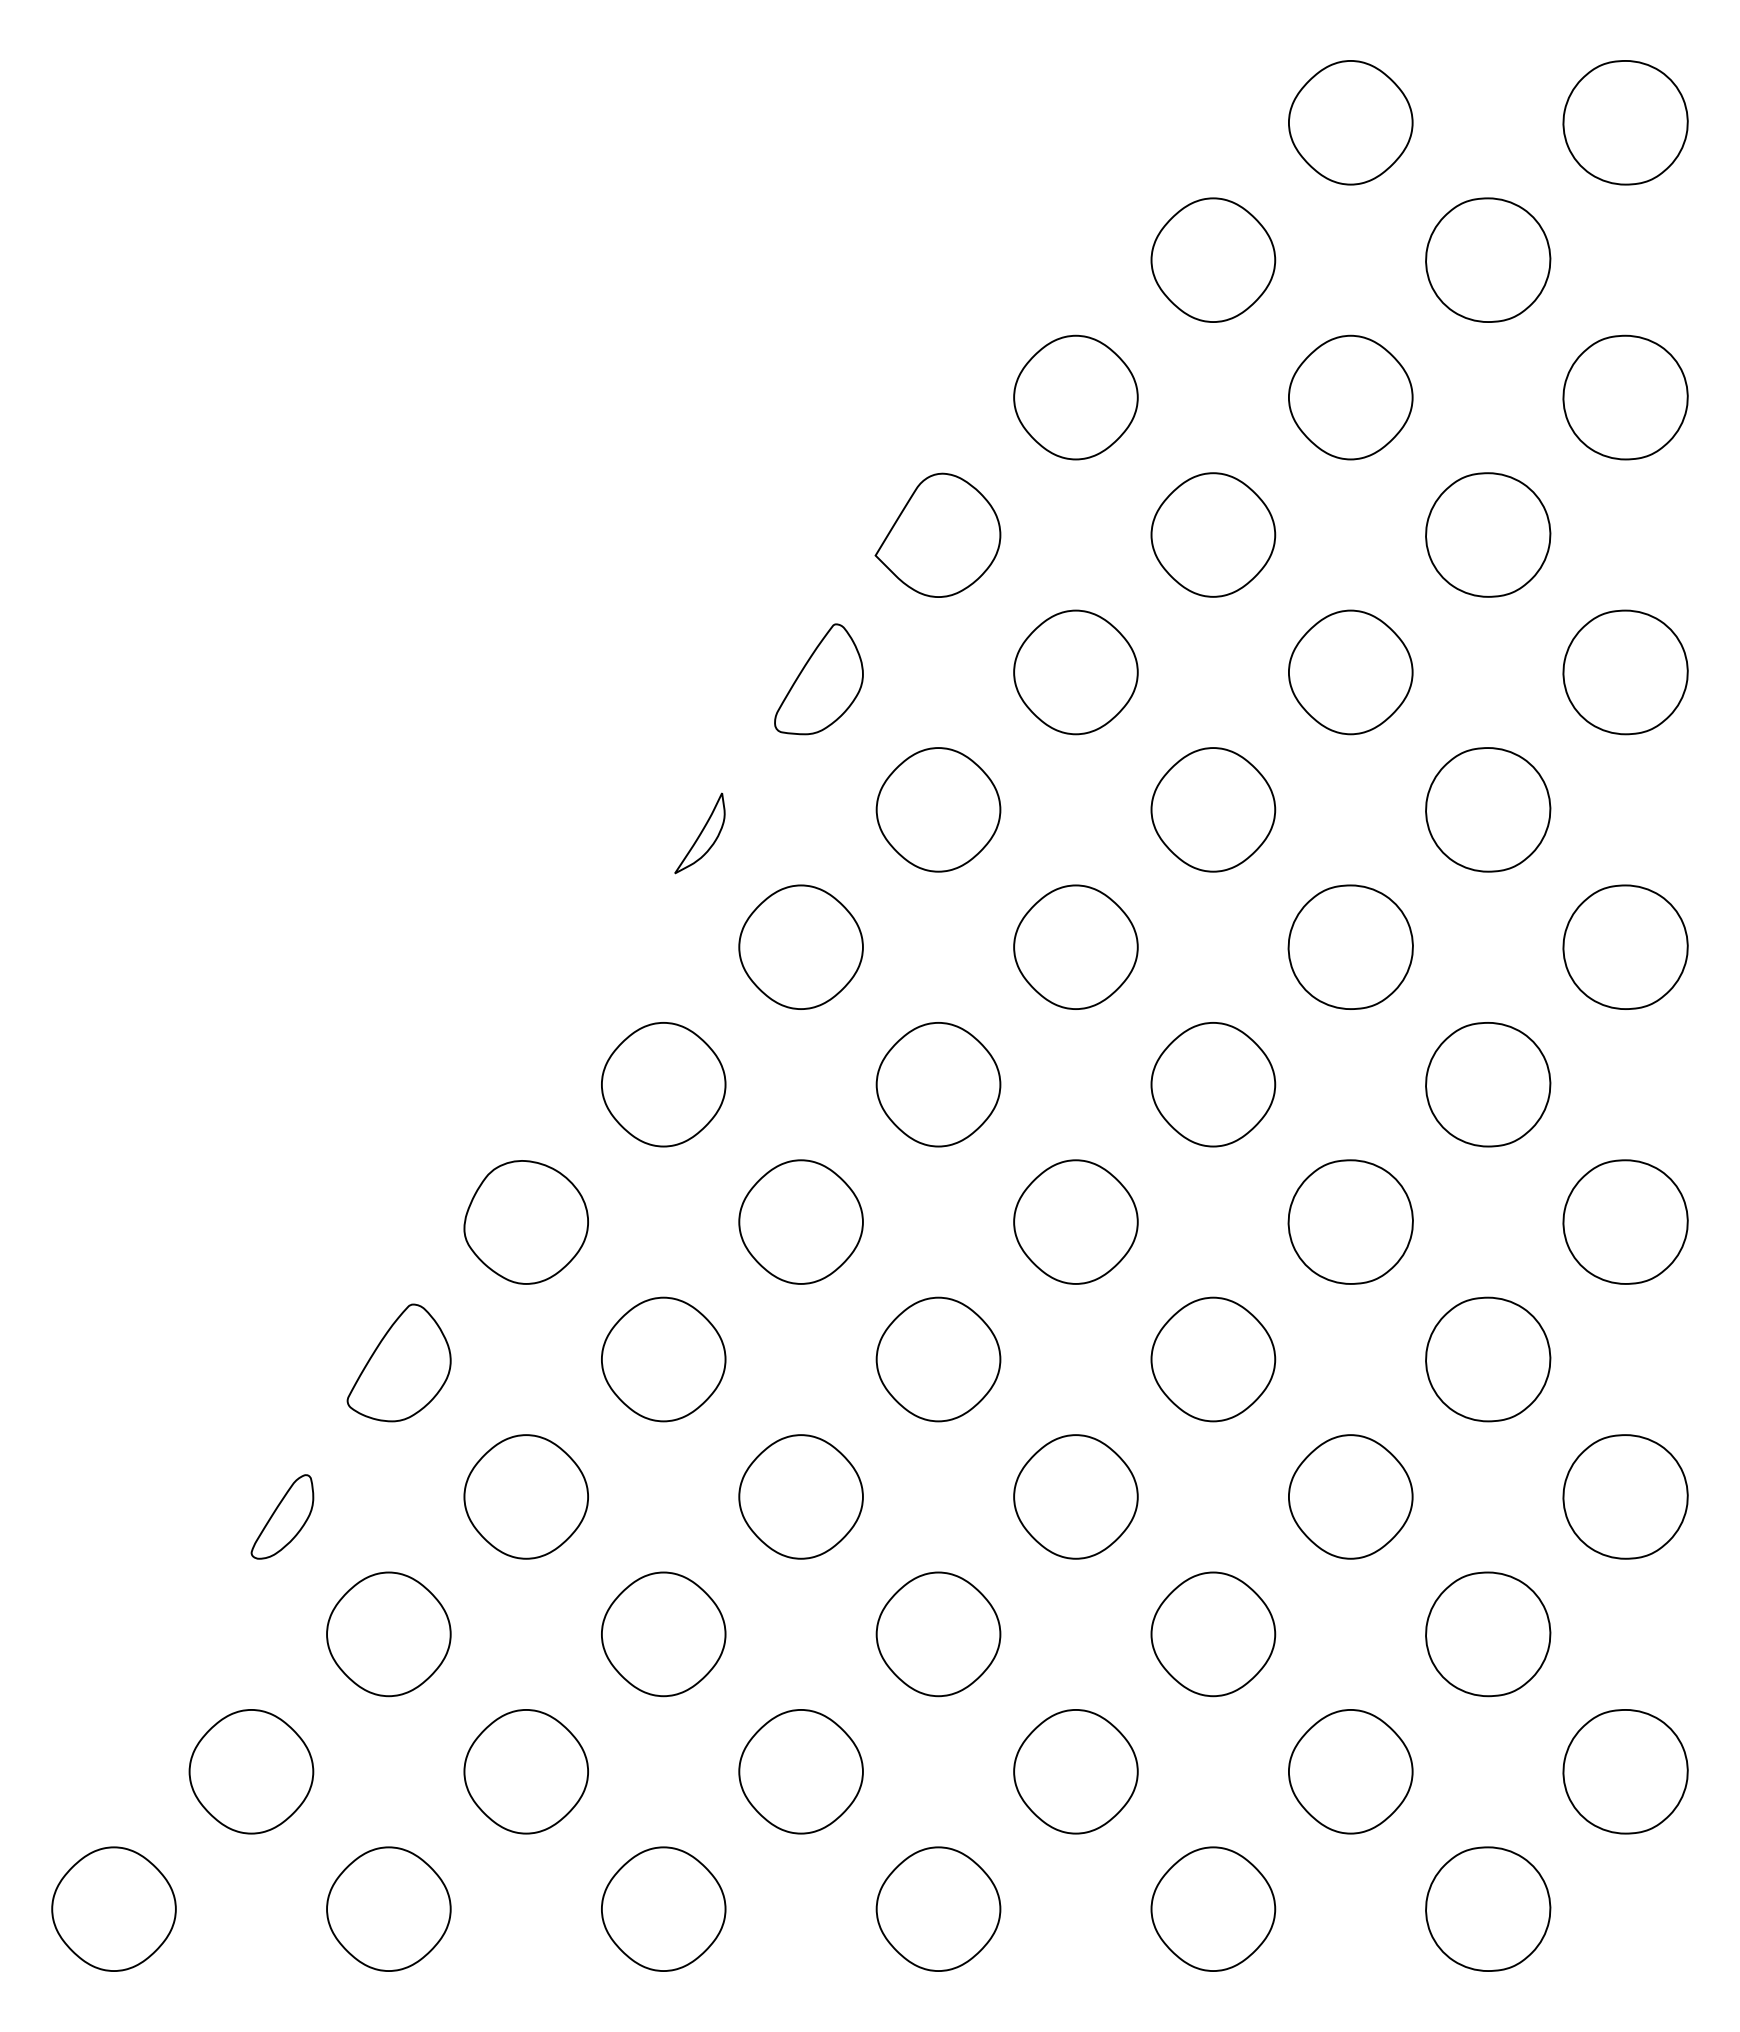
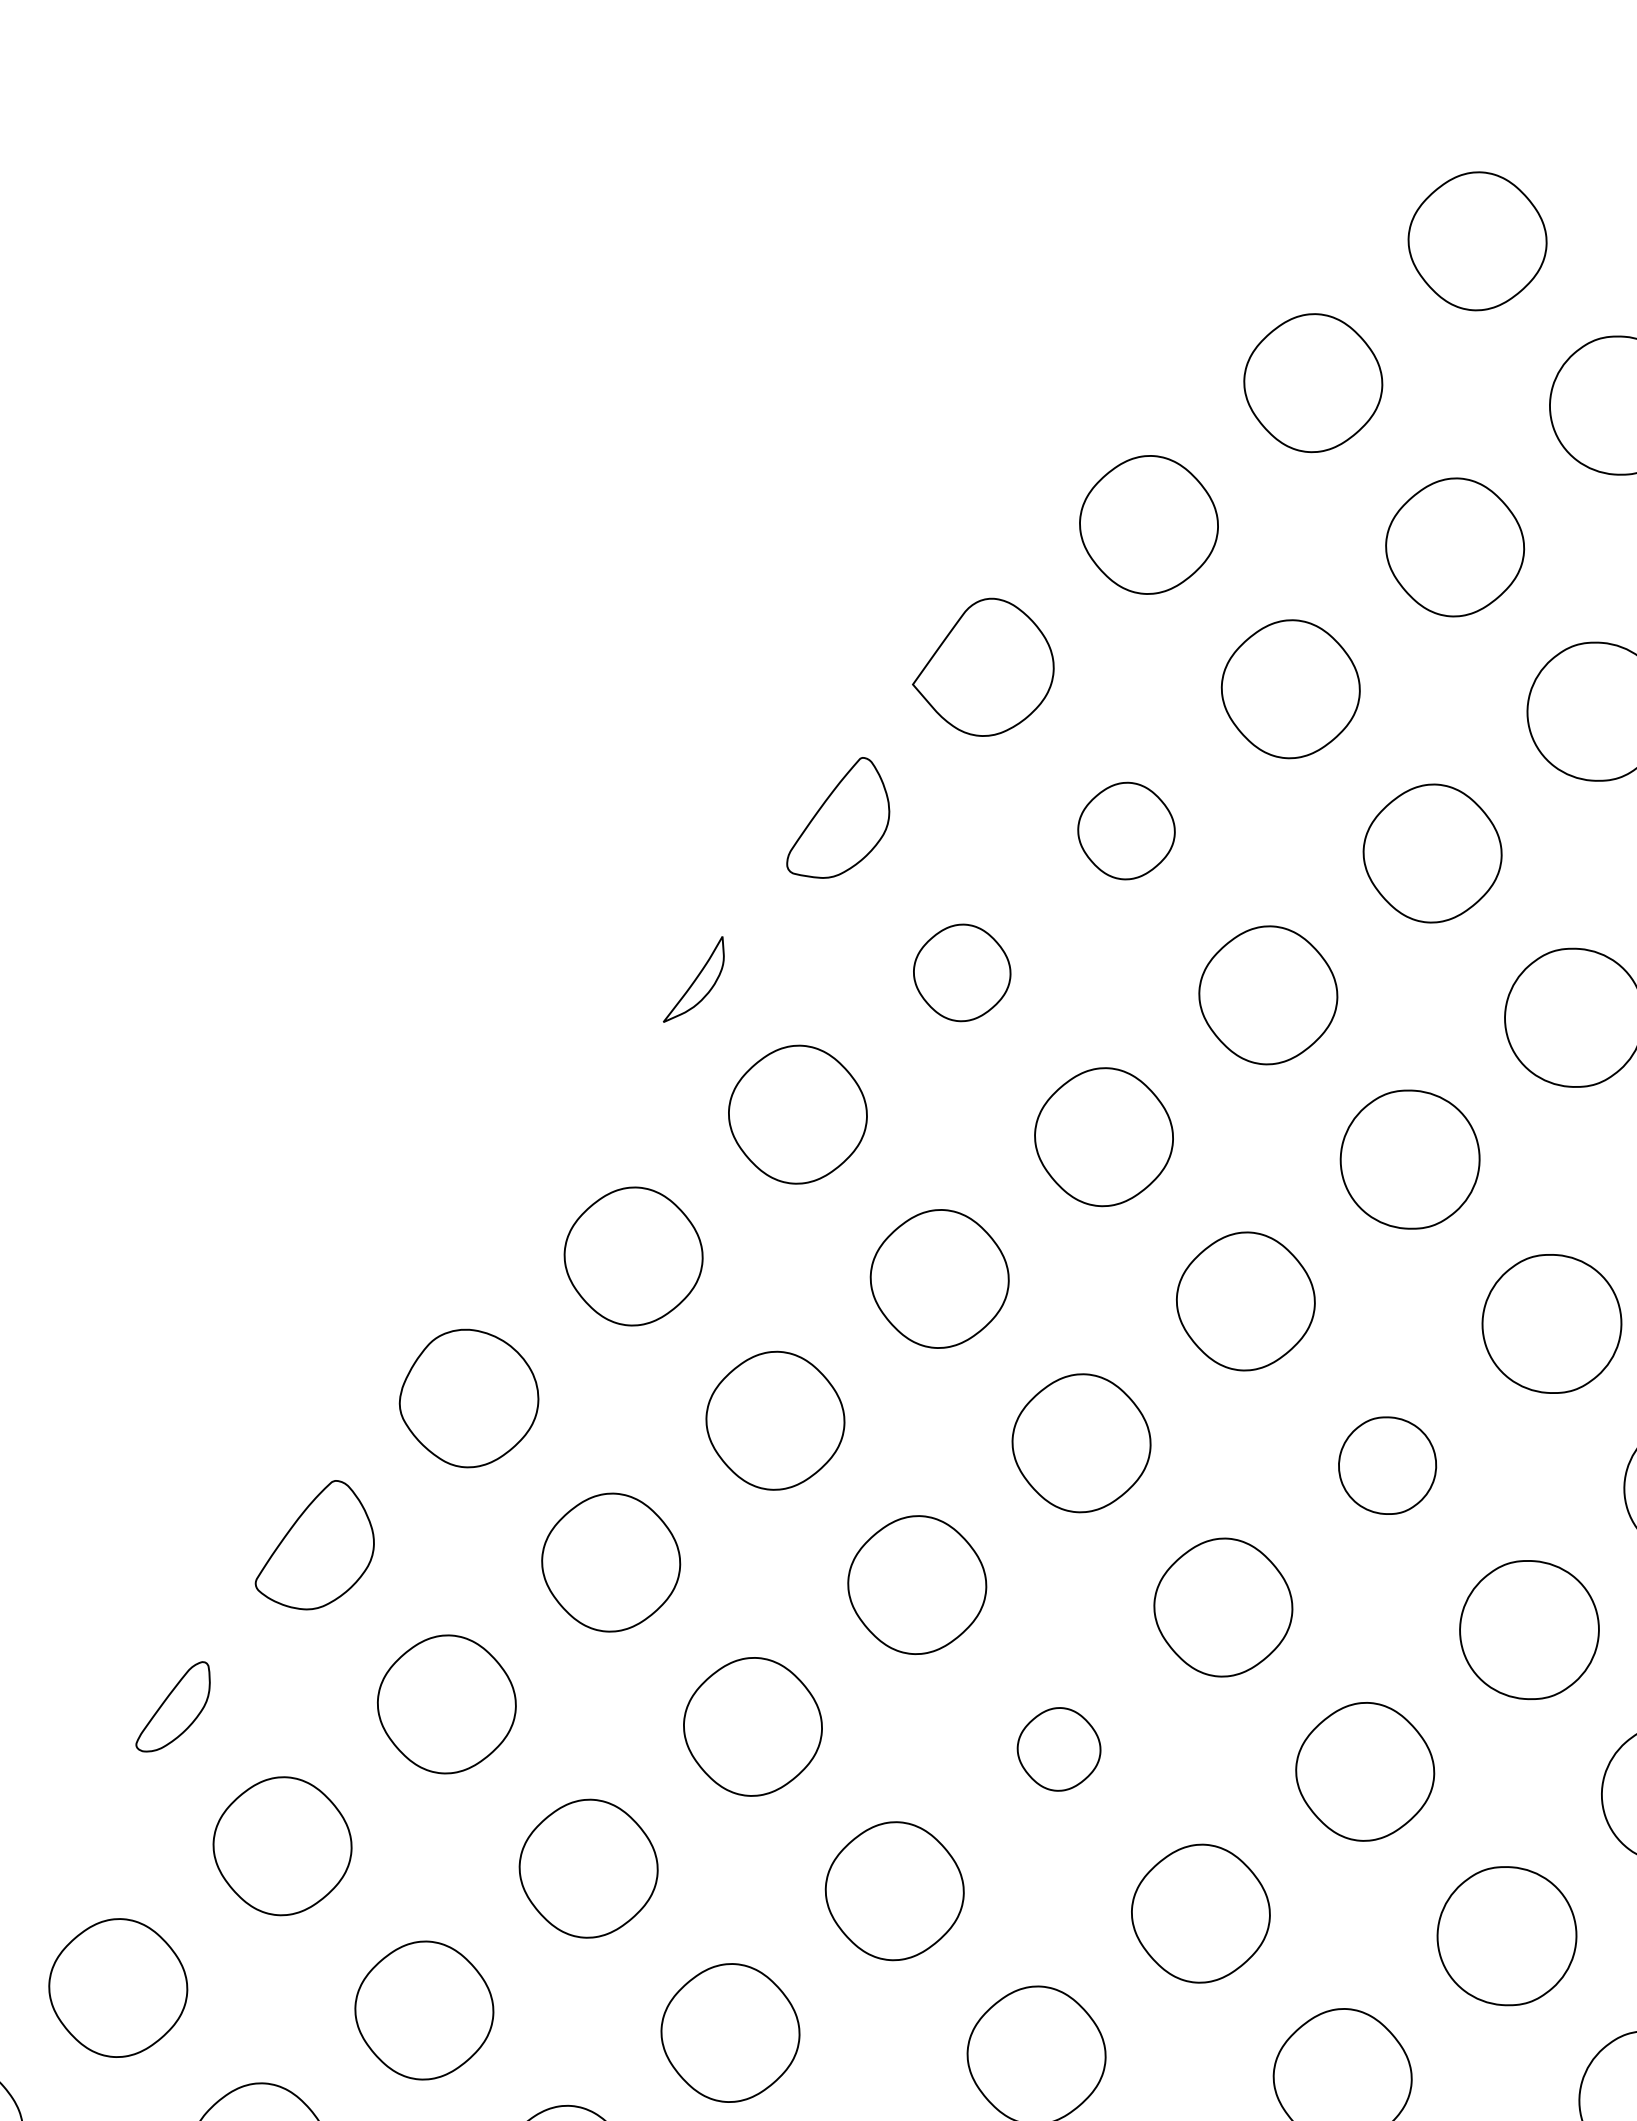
part: (1075, 672) -> (1126, 831), size x0.7
part: (938, 809) -> (962, 972), size x0.7
part: (1350, 1221) -> (1387, 1465), size x0.7
part: (1075, 1496) -> (1058, 1748), size x0.6

